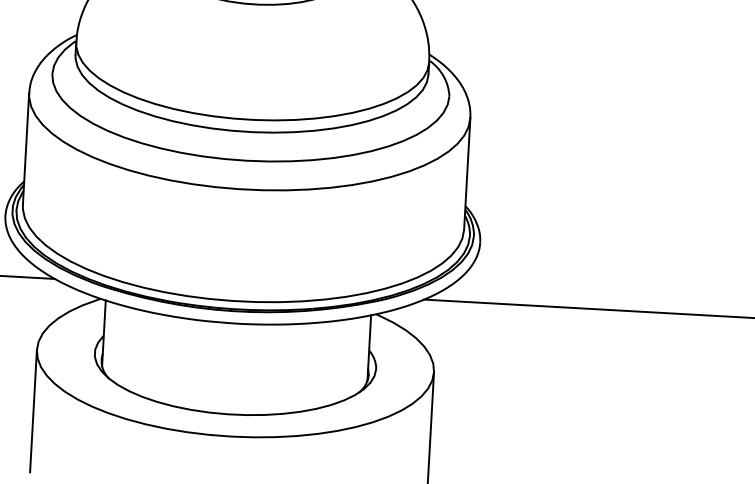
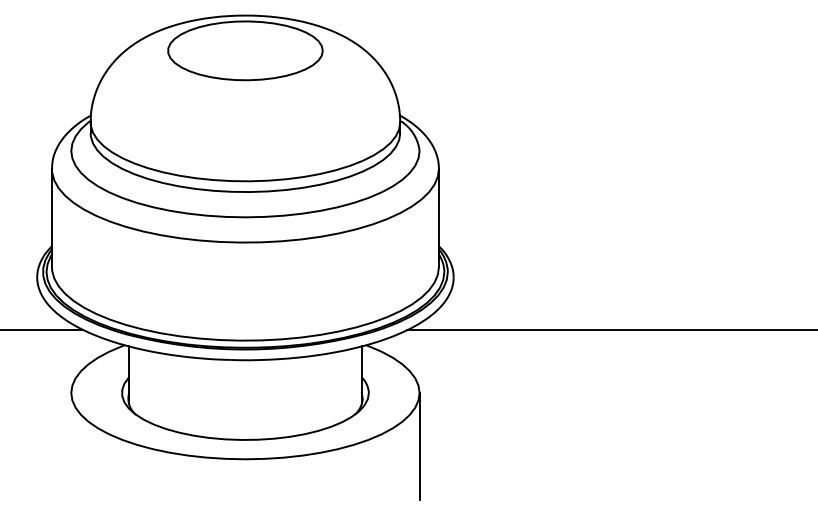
line: (33, 410) -> (71, 446), removed

